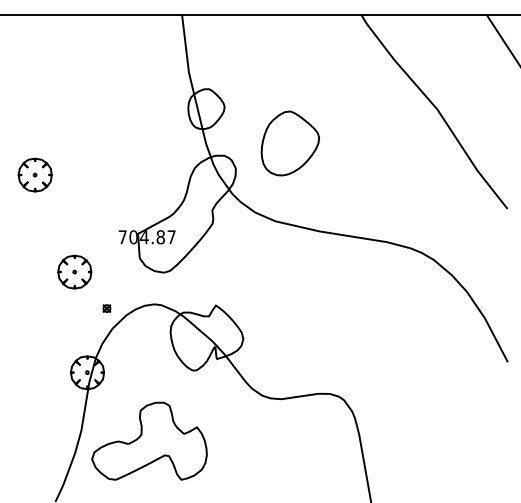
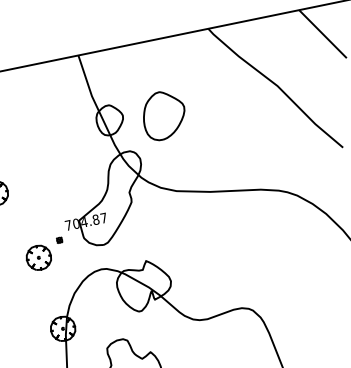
part: (289, 143) -> (163, 115), moved
part: (106, 308) -> (59, 240), moved

